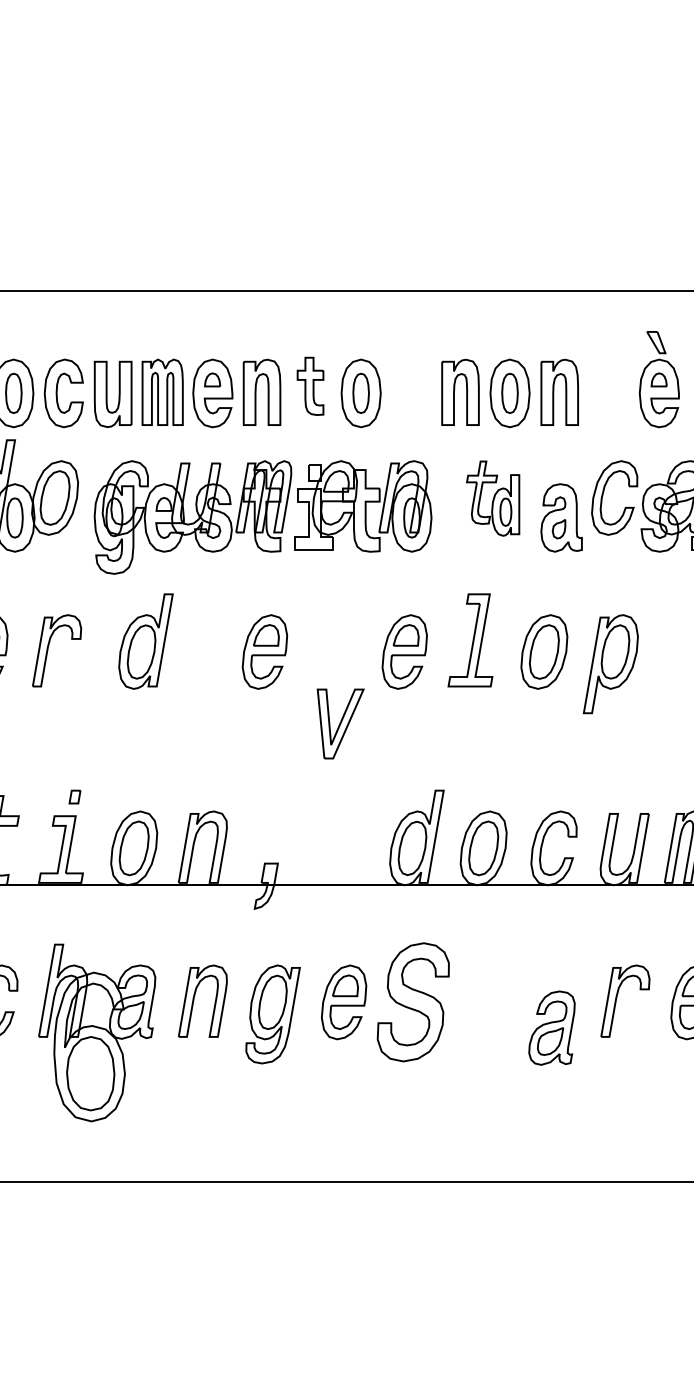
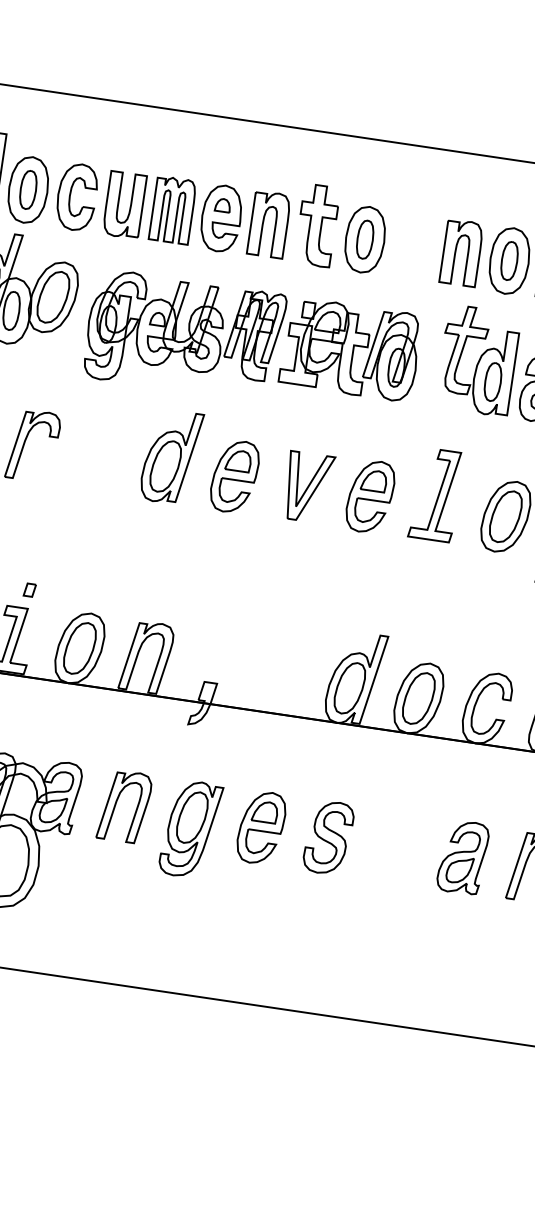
part: (310, 386) -> (317, 225), size x1.43
part: (492, 498) -> (477, 360), size x1.43
part: (145, 641) -> (170, 456), moved
part: (340, 723) -> (308, 487), moved
part: (413, 1002) -> (328, 837), size x0.62
part: (551, 1027) -> (462, 856), moved

